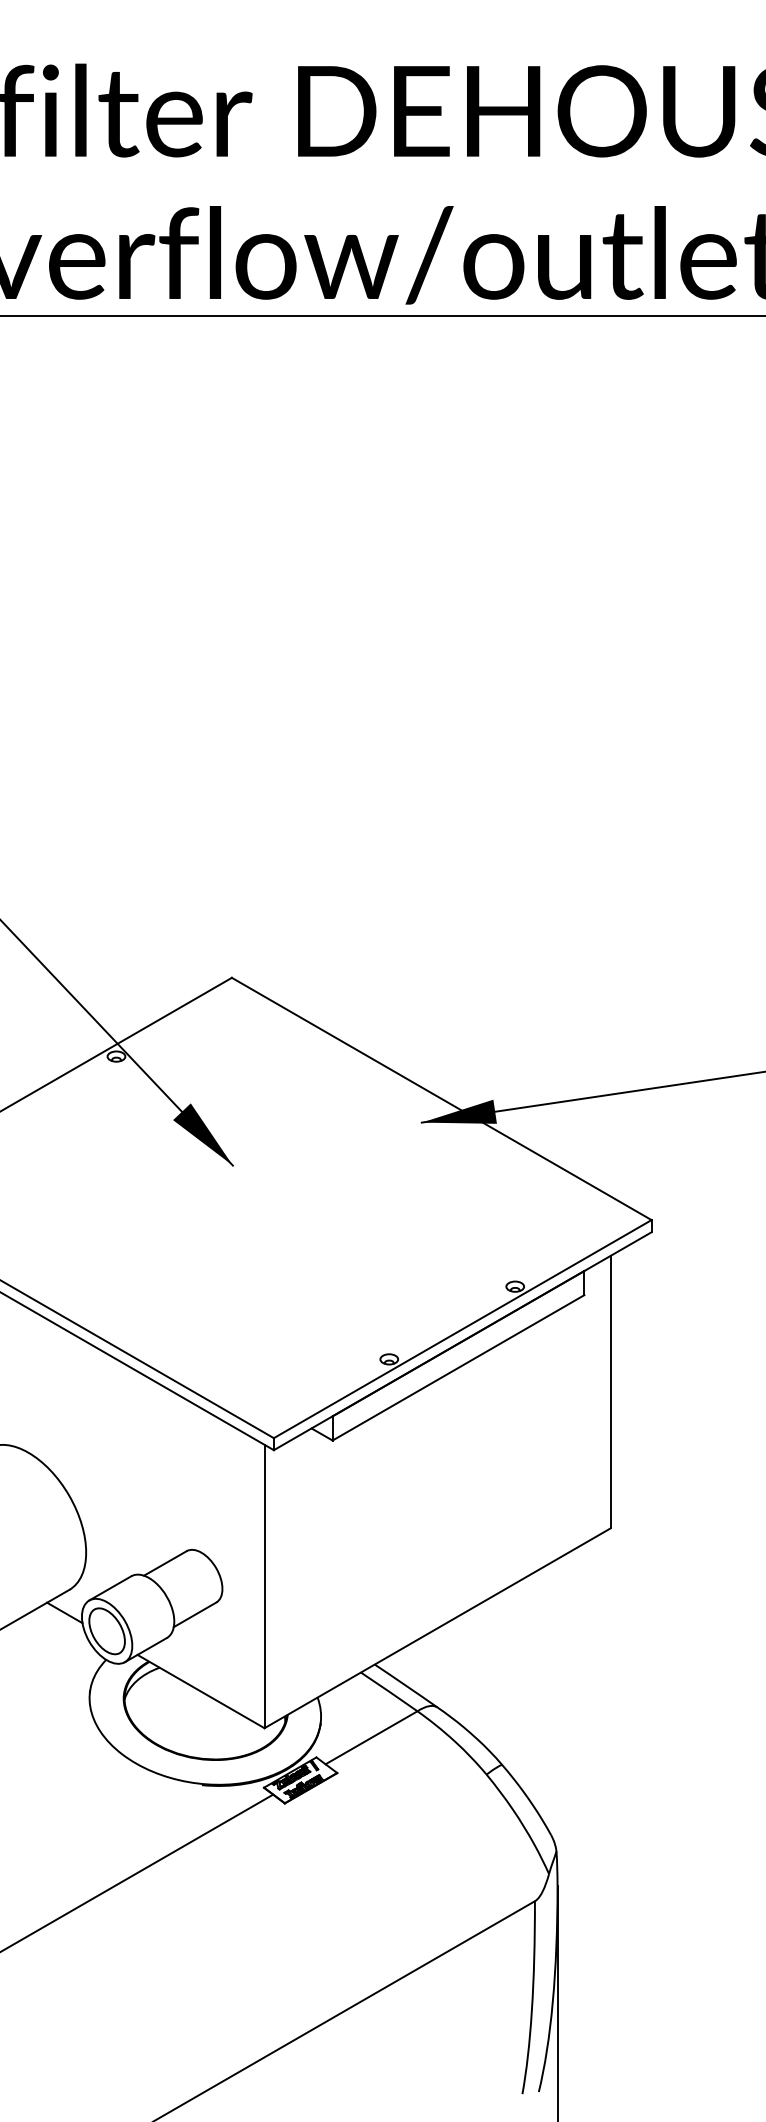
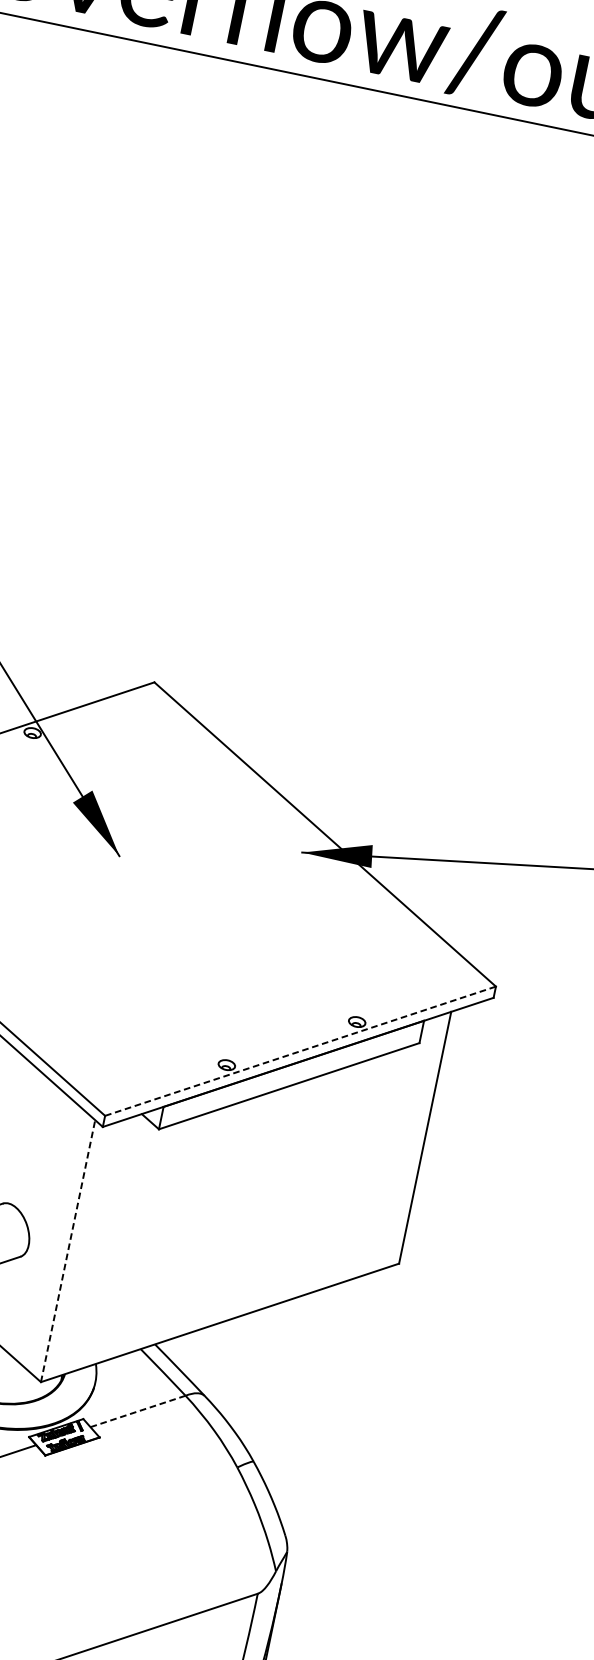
line: (463, 1328) -> (301, 1050), solid -> dashed
line: (264, 1586) -> (68, 1251), solid -> dashed
line: (371, 1738) -> (137, 1412), solid -> dashed

